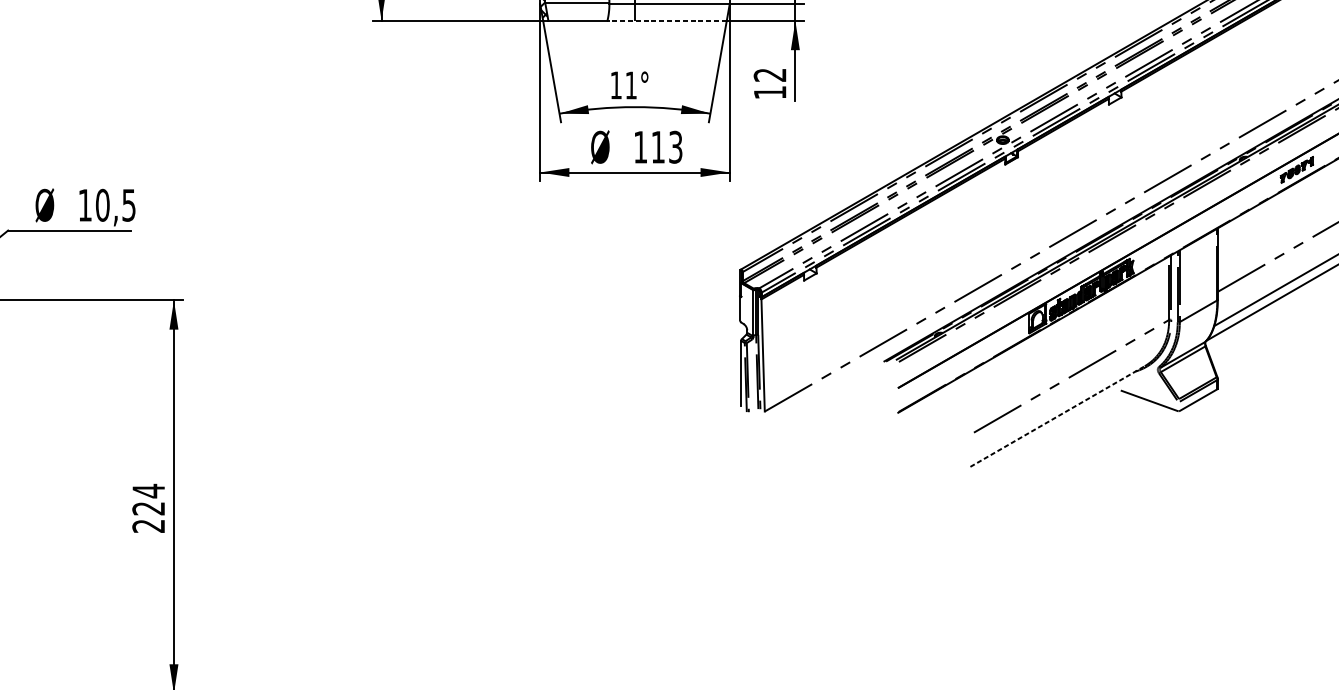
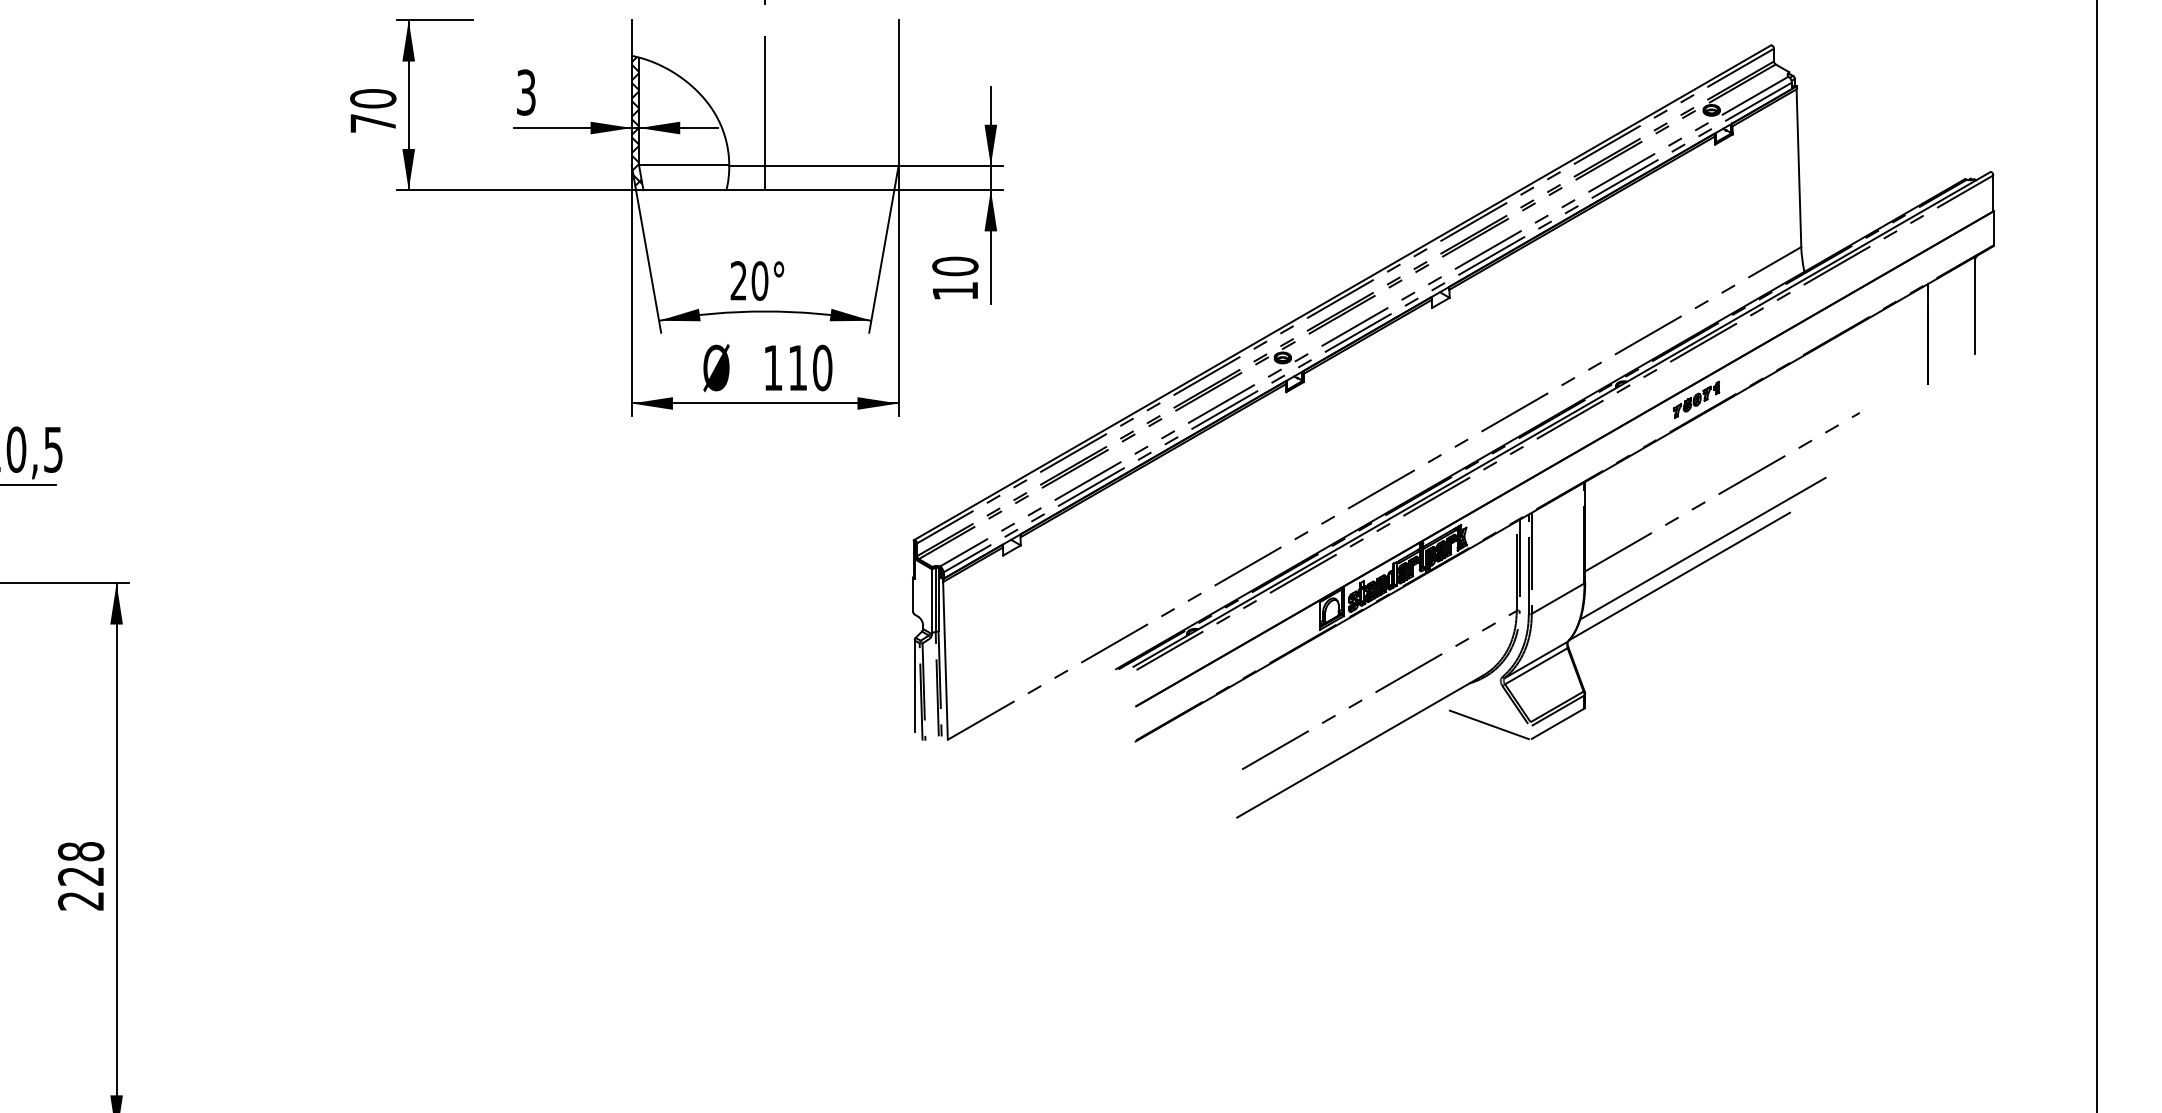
line: (667, 21) -> (810, 190), dashed -> solid
text: (770, 75) -> (955, 266), 12 -> 10
text: (623, 85) -> (749, 280), 11° -> 20°
text: (675, 146) -> (822, 367), 113 -> 110
line: (1057, 416) -> (1359, 746), dashed -> solid
text: (149, 490) -> (81, 851), 224 -> 228

